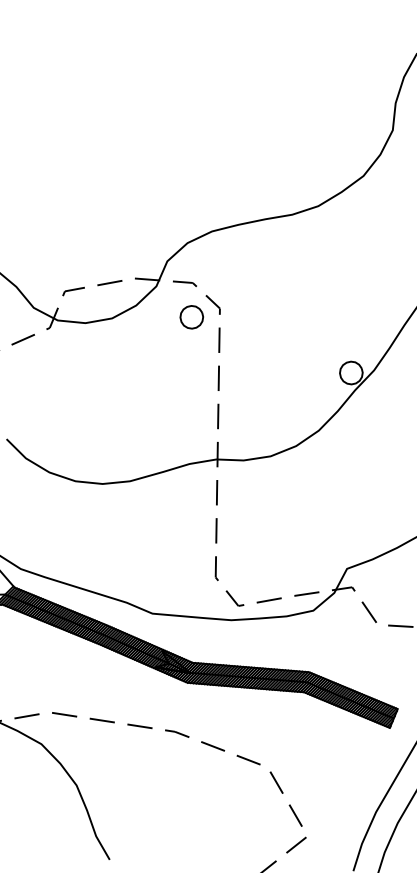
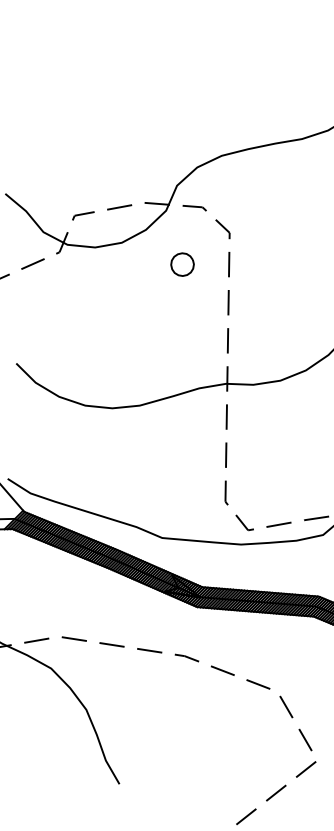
part: (191, 317) -> (182, 264), moved

